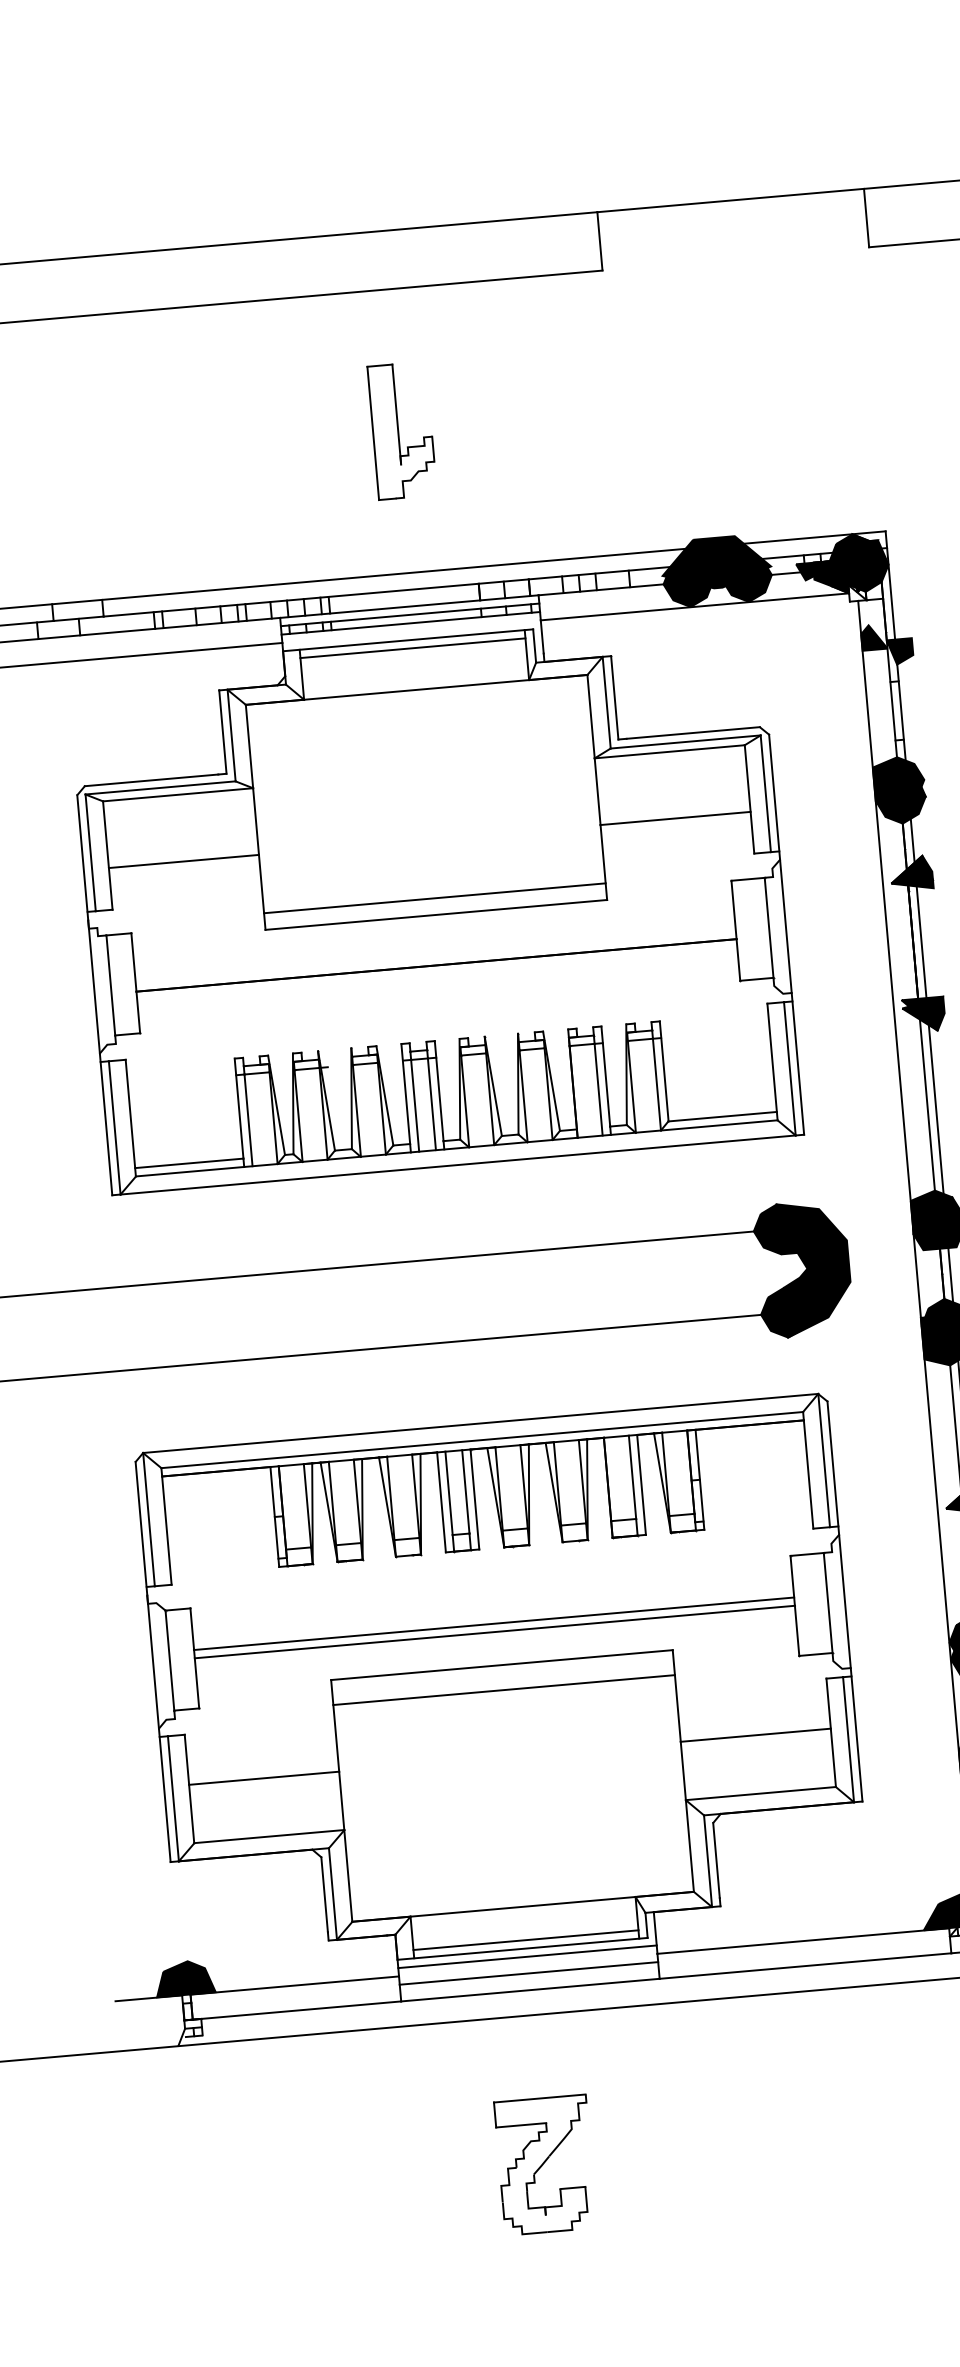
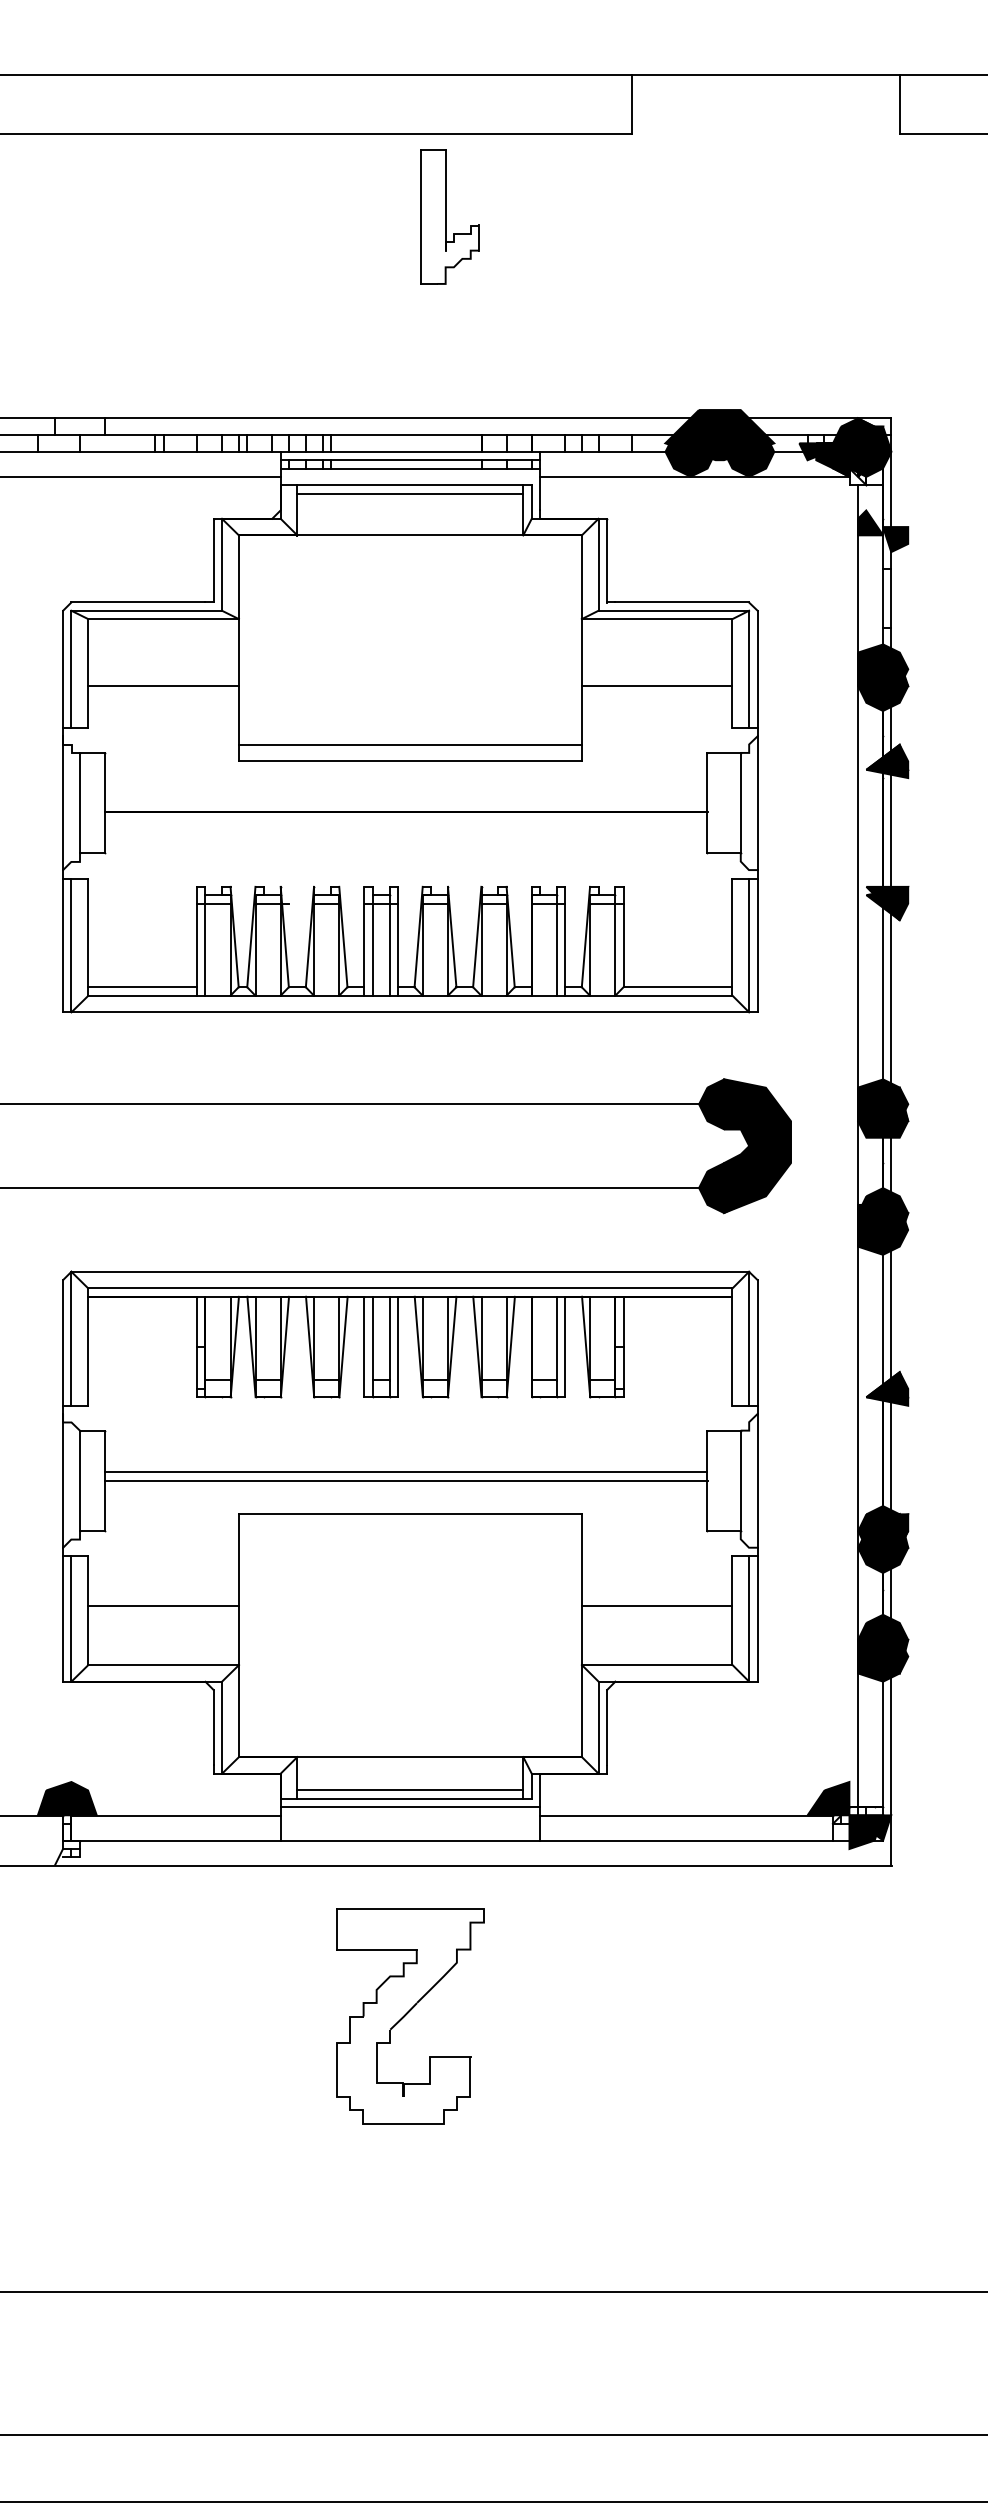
part: (402, 430) -> (449, 216), moved
line: (503, 1690) -> (409, 1539), removed
line: (529, 1973) -> (410, 1823), removed
part: (545, 2164) -> (410, 2015), size x1.6

